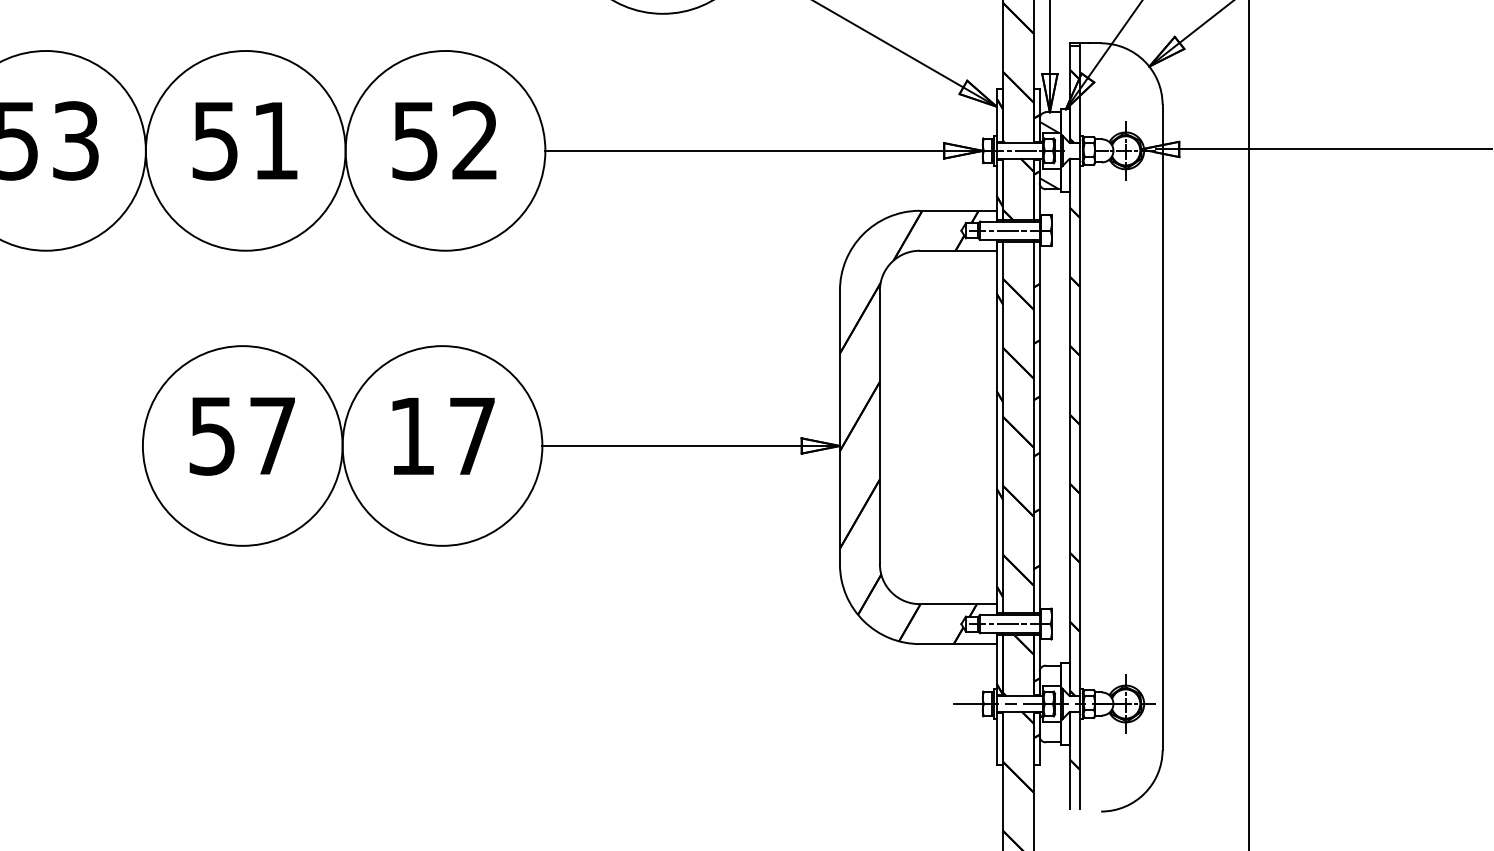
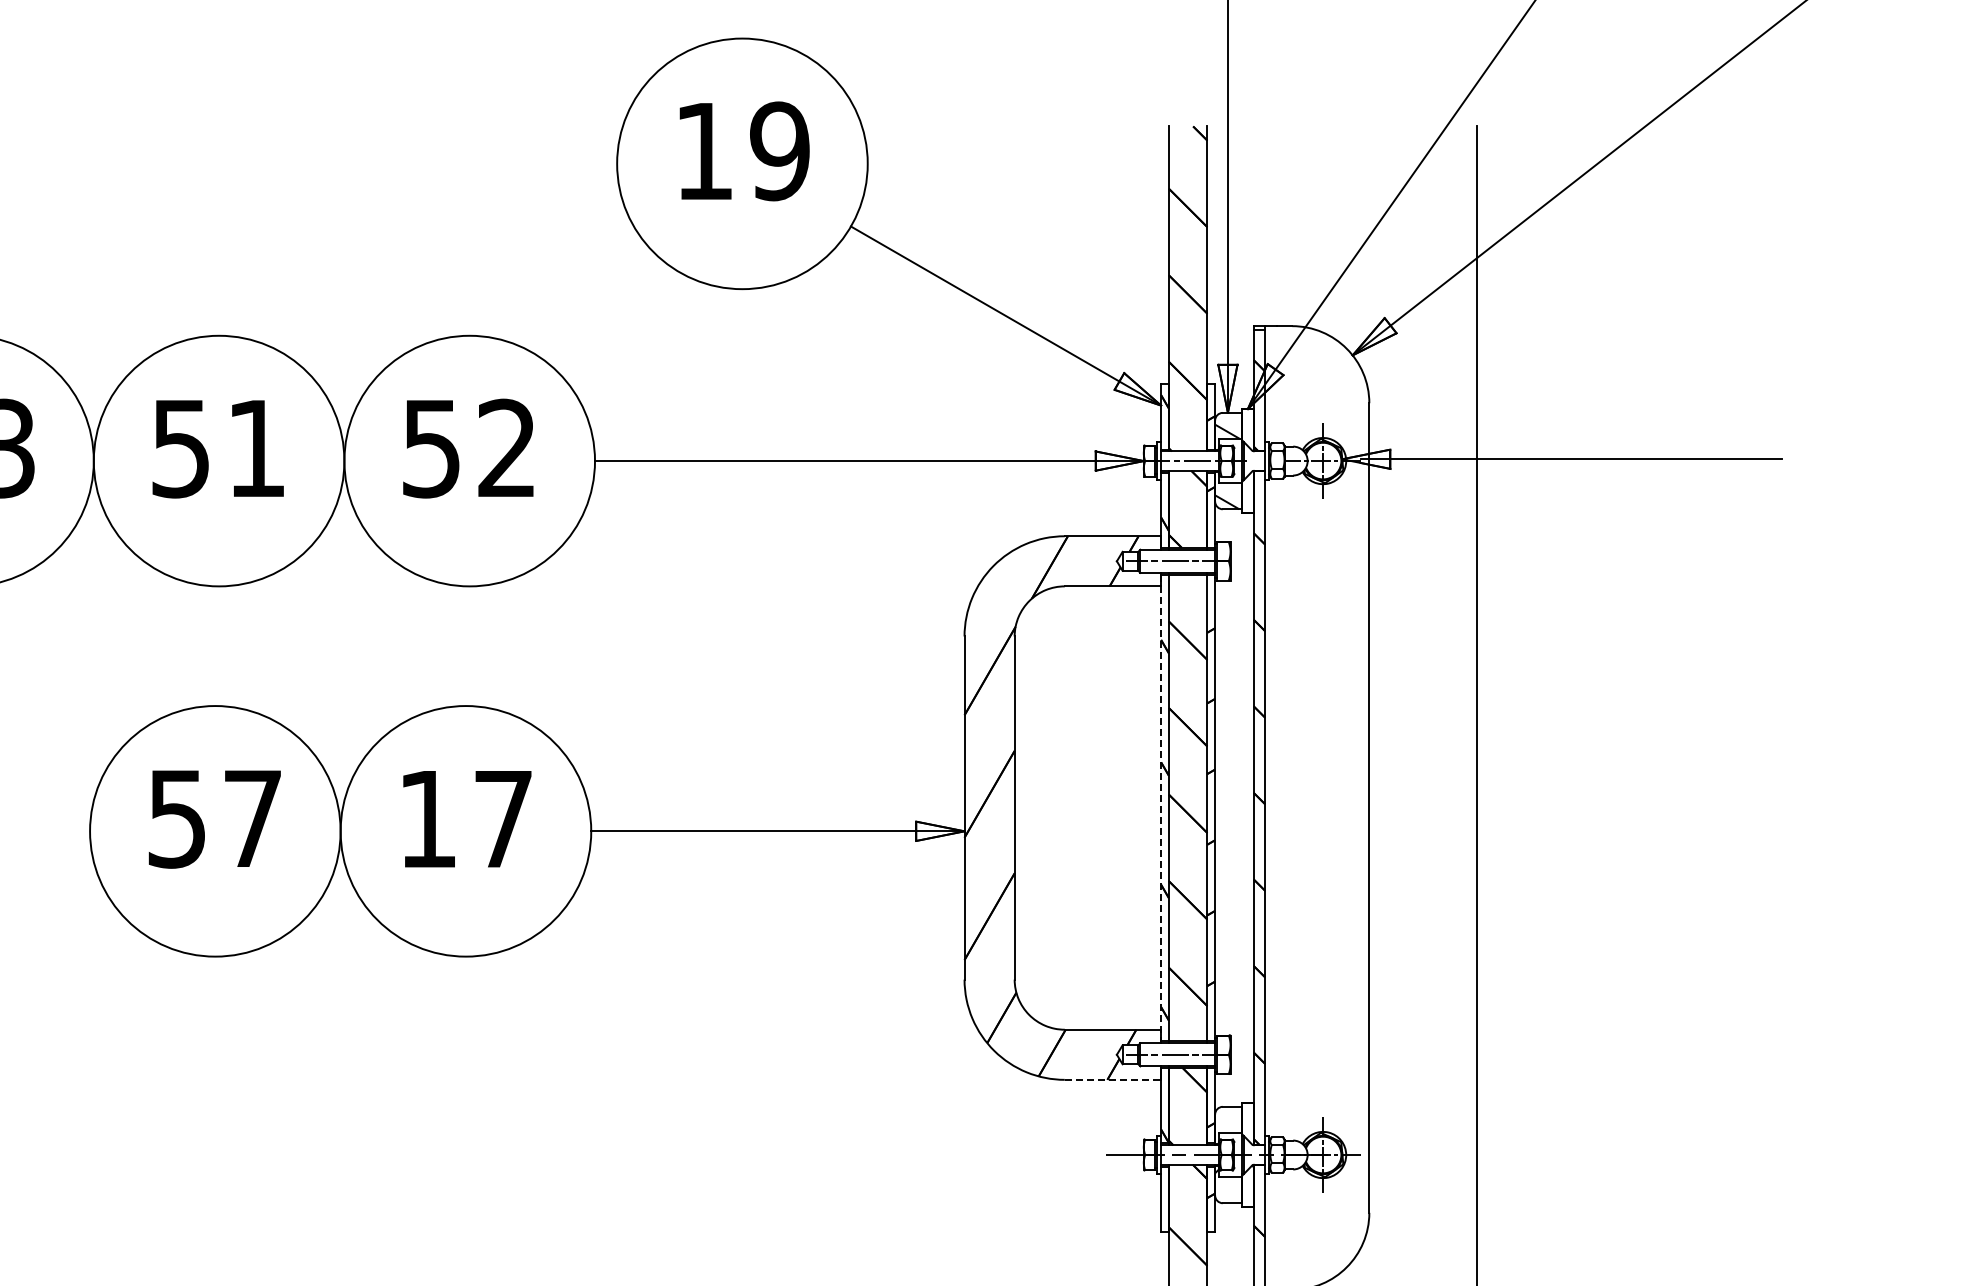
line: (996, 427) -> (1161, 808), solid -> dashed
line: (958, 643) -> (1113, 1079), solid -> dashed

